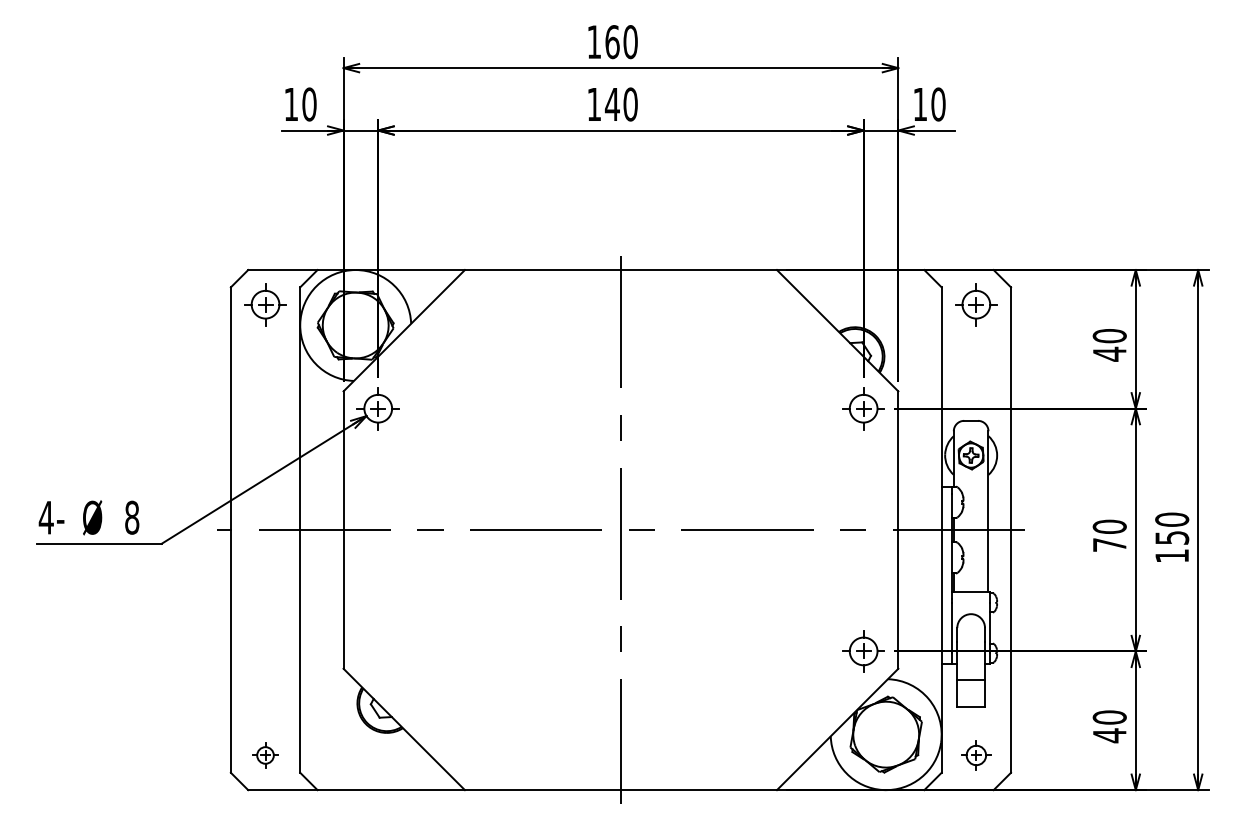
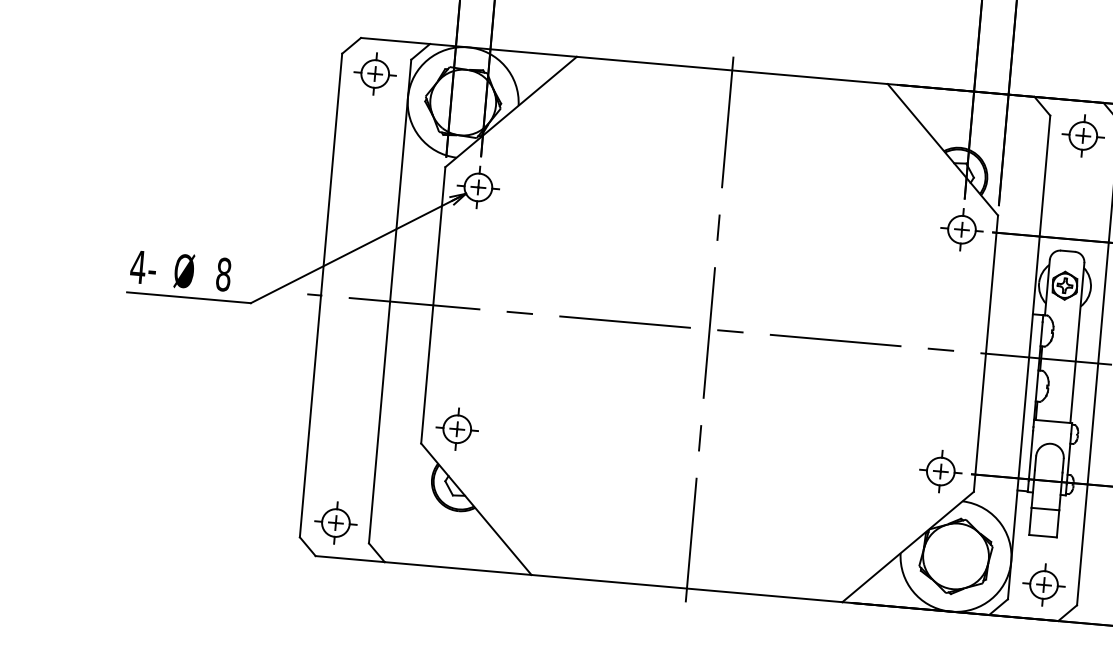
part: (377, 651) -> (456, 429), added
part: (265, 755) -> (335, 523), size x1.67
part: (976, 755) -> (1044, 585), size x1.43

